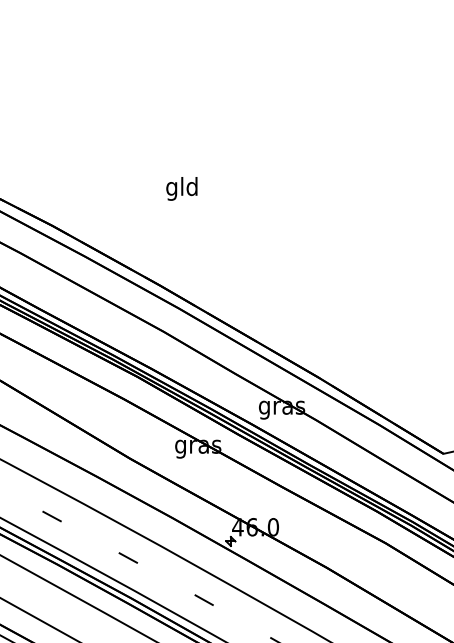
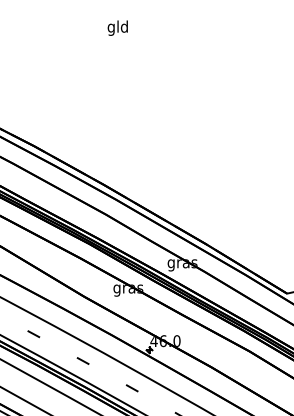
text: (181, 187) -> (117, 27), moved

